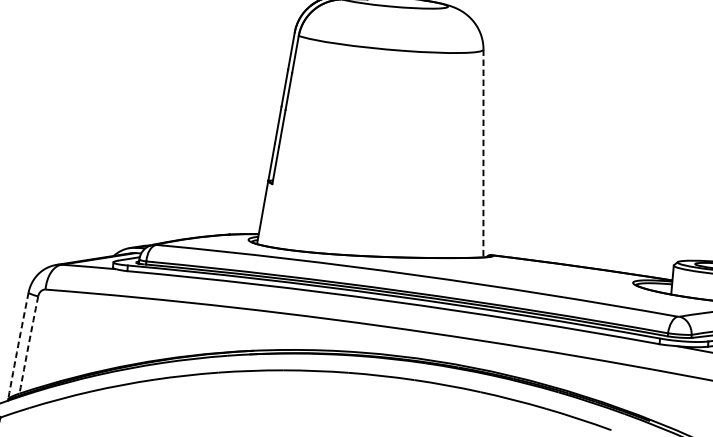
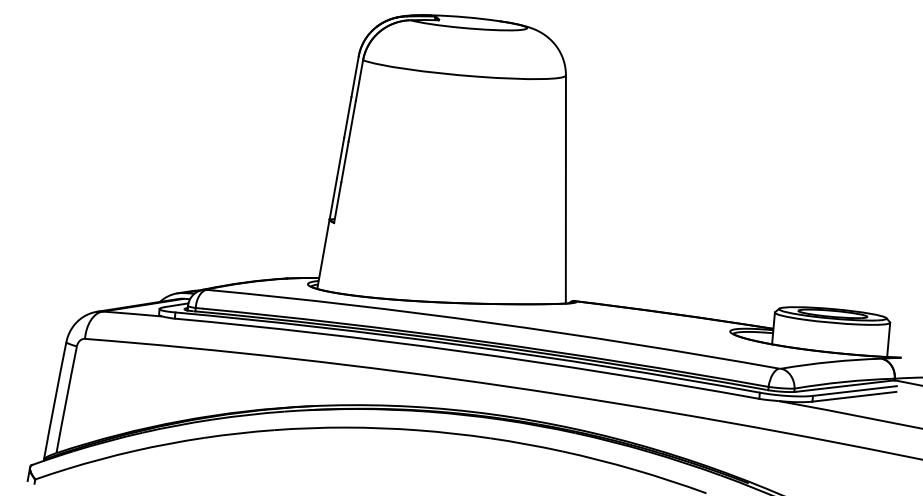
line: (483, 153) -> (565, 189), dashed -> solid
arc: (28, 344) -> (66, 399), dashed -> solid
arc: (17, 345) -> (54, 400), dashed -> solid

